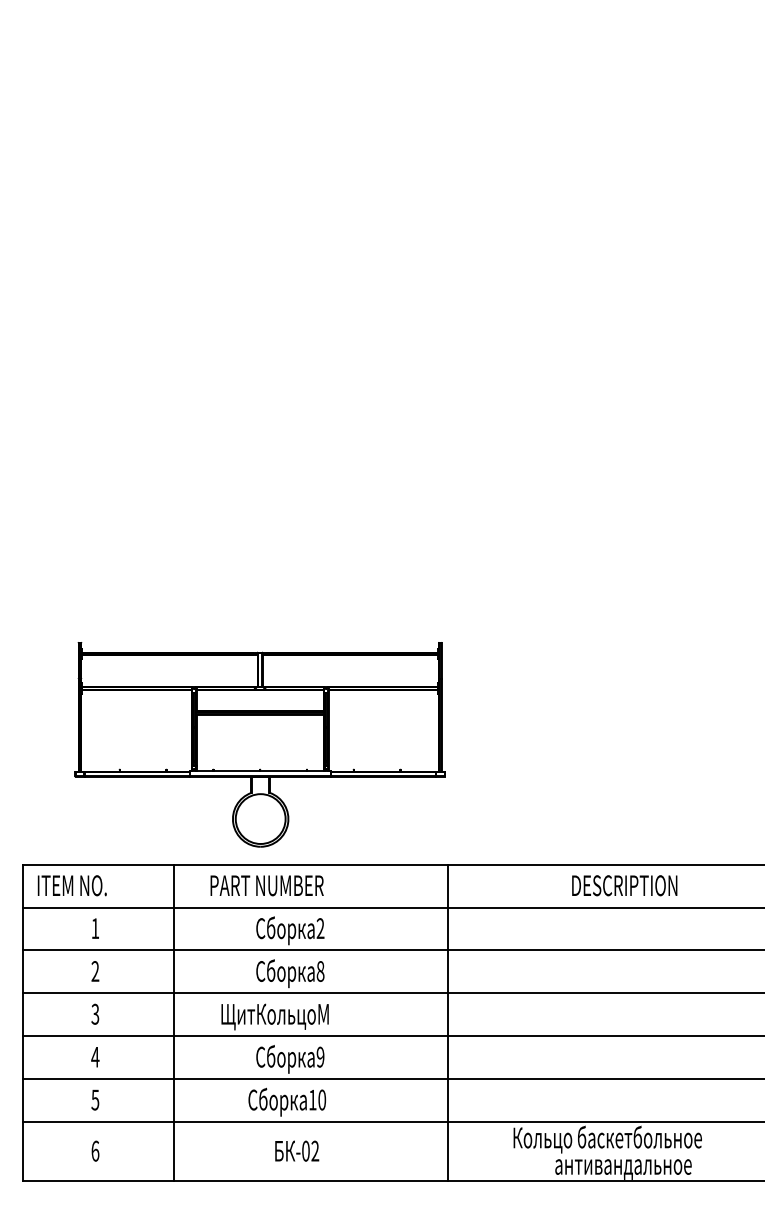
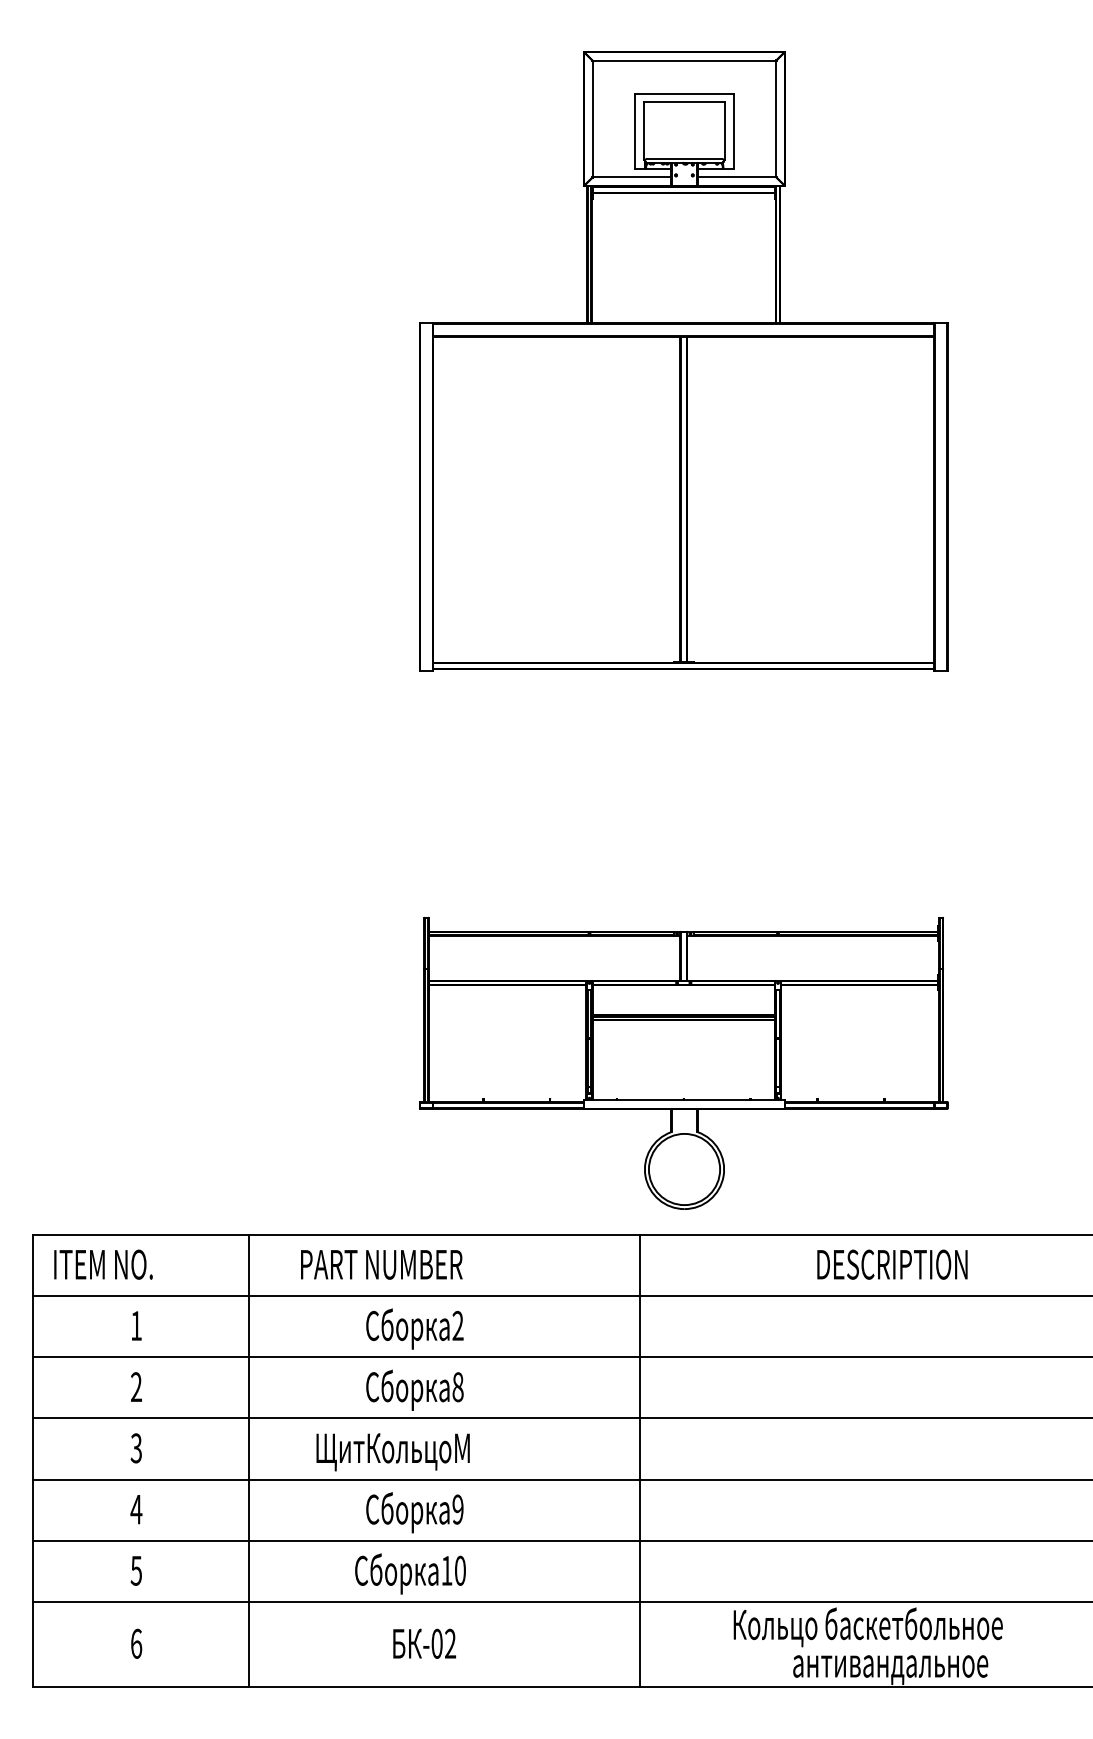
part: (478, 253) -> (683, 361), added
part: (259, 744) -> (683, 1063), moved

